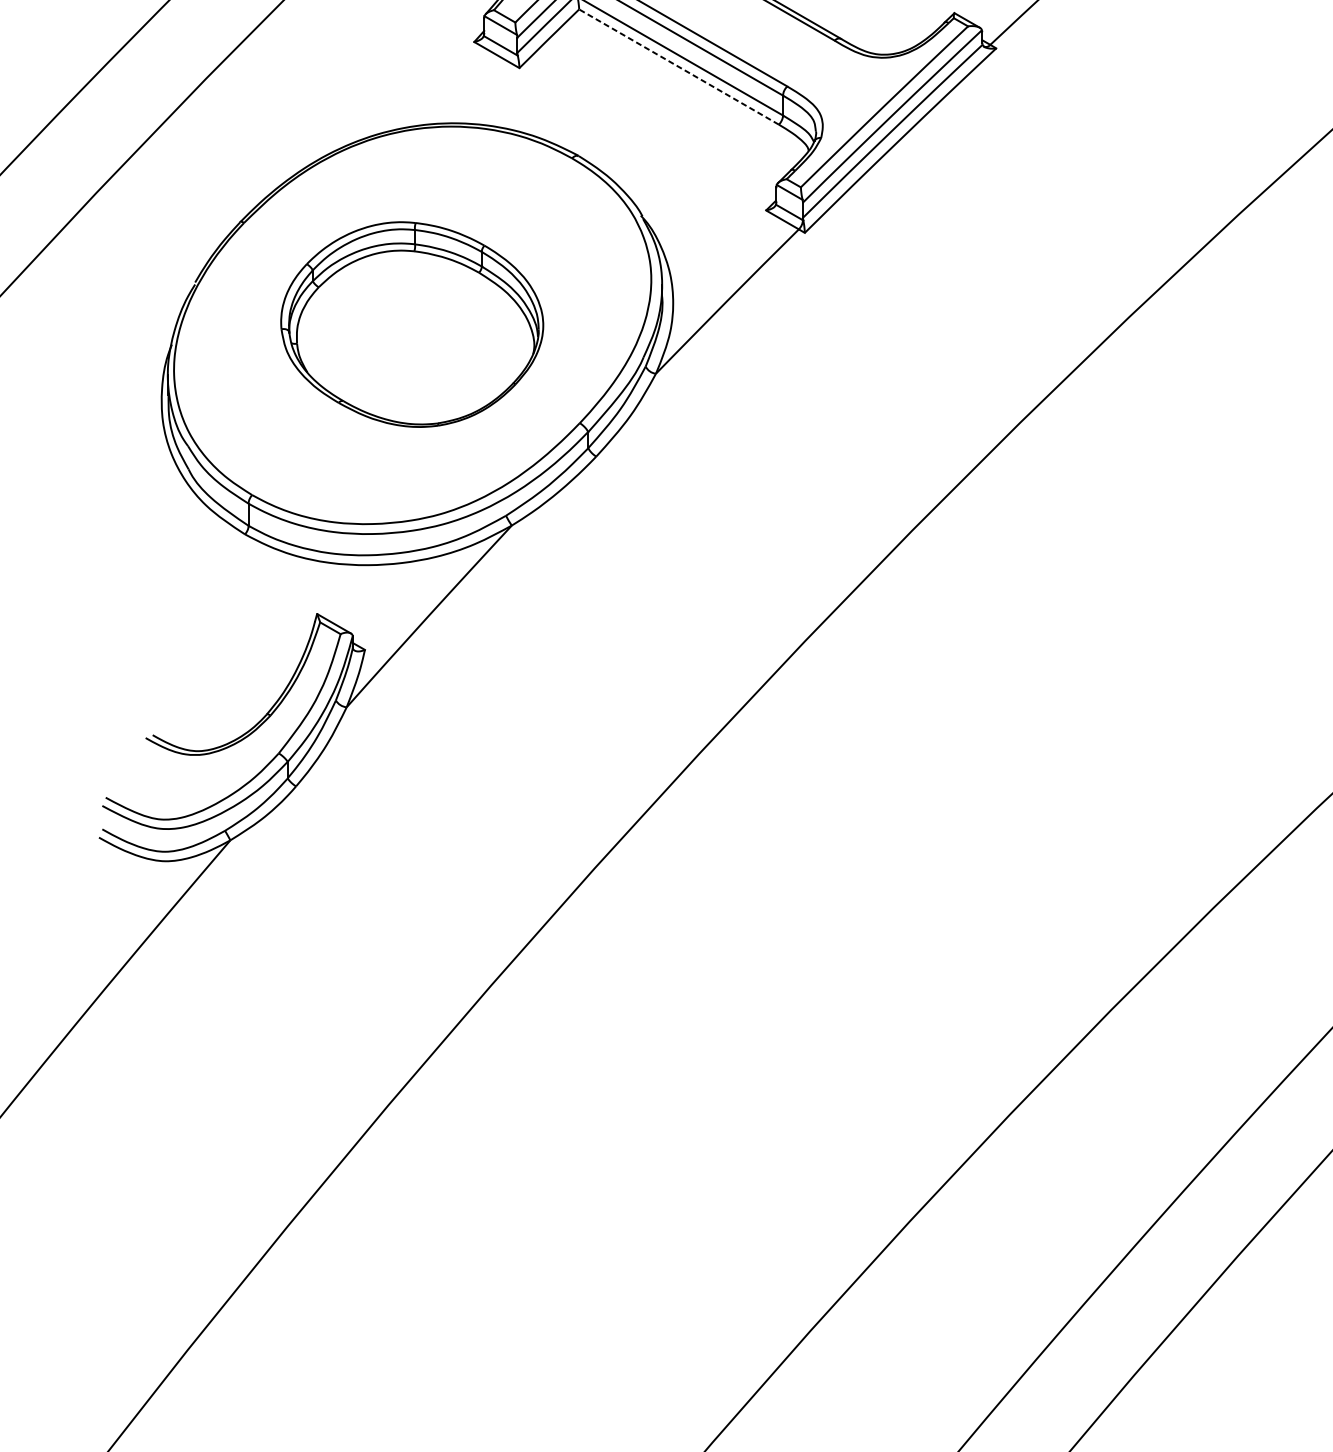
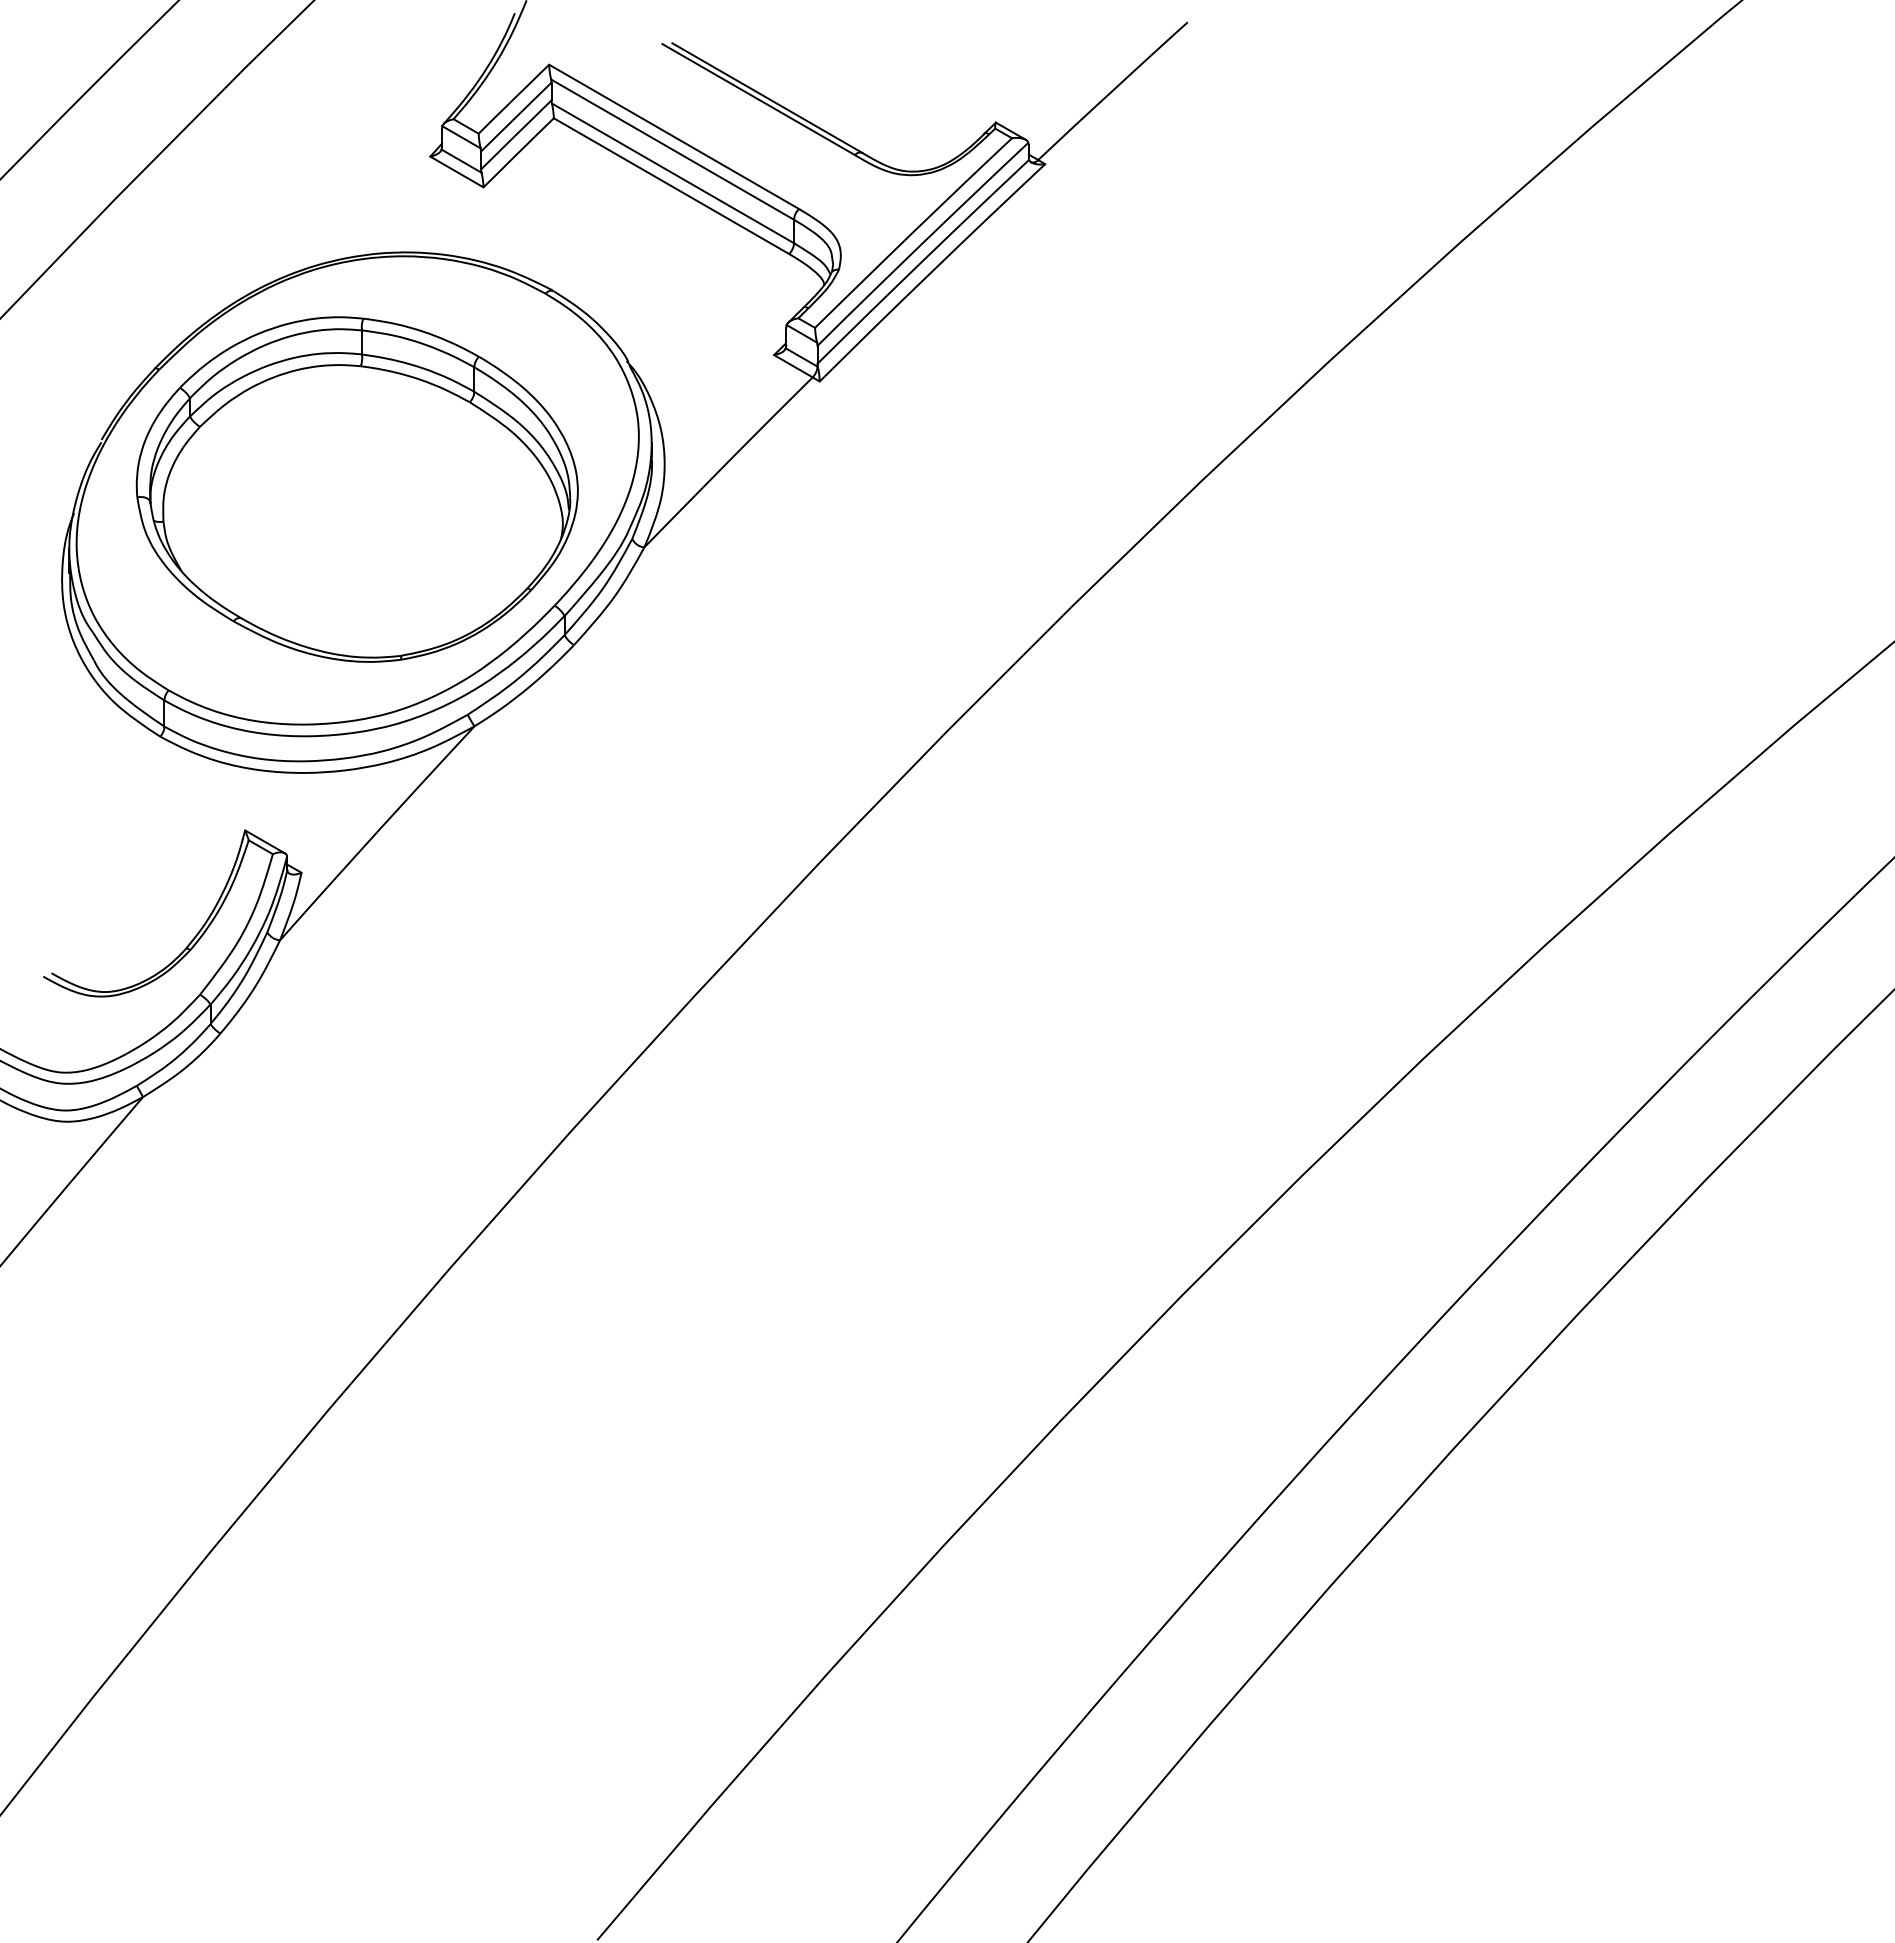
line: (679, 67) -> (671, 186), dashed -> solid
part: (411, 324) -> (356, 489), size x1.43

